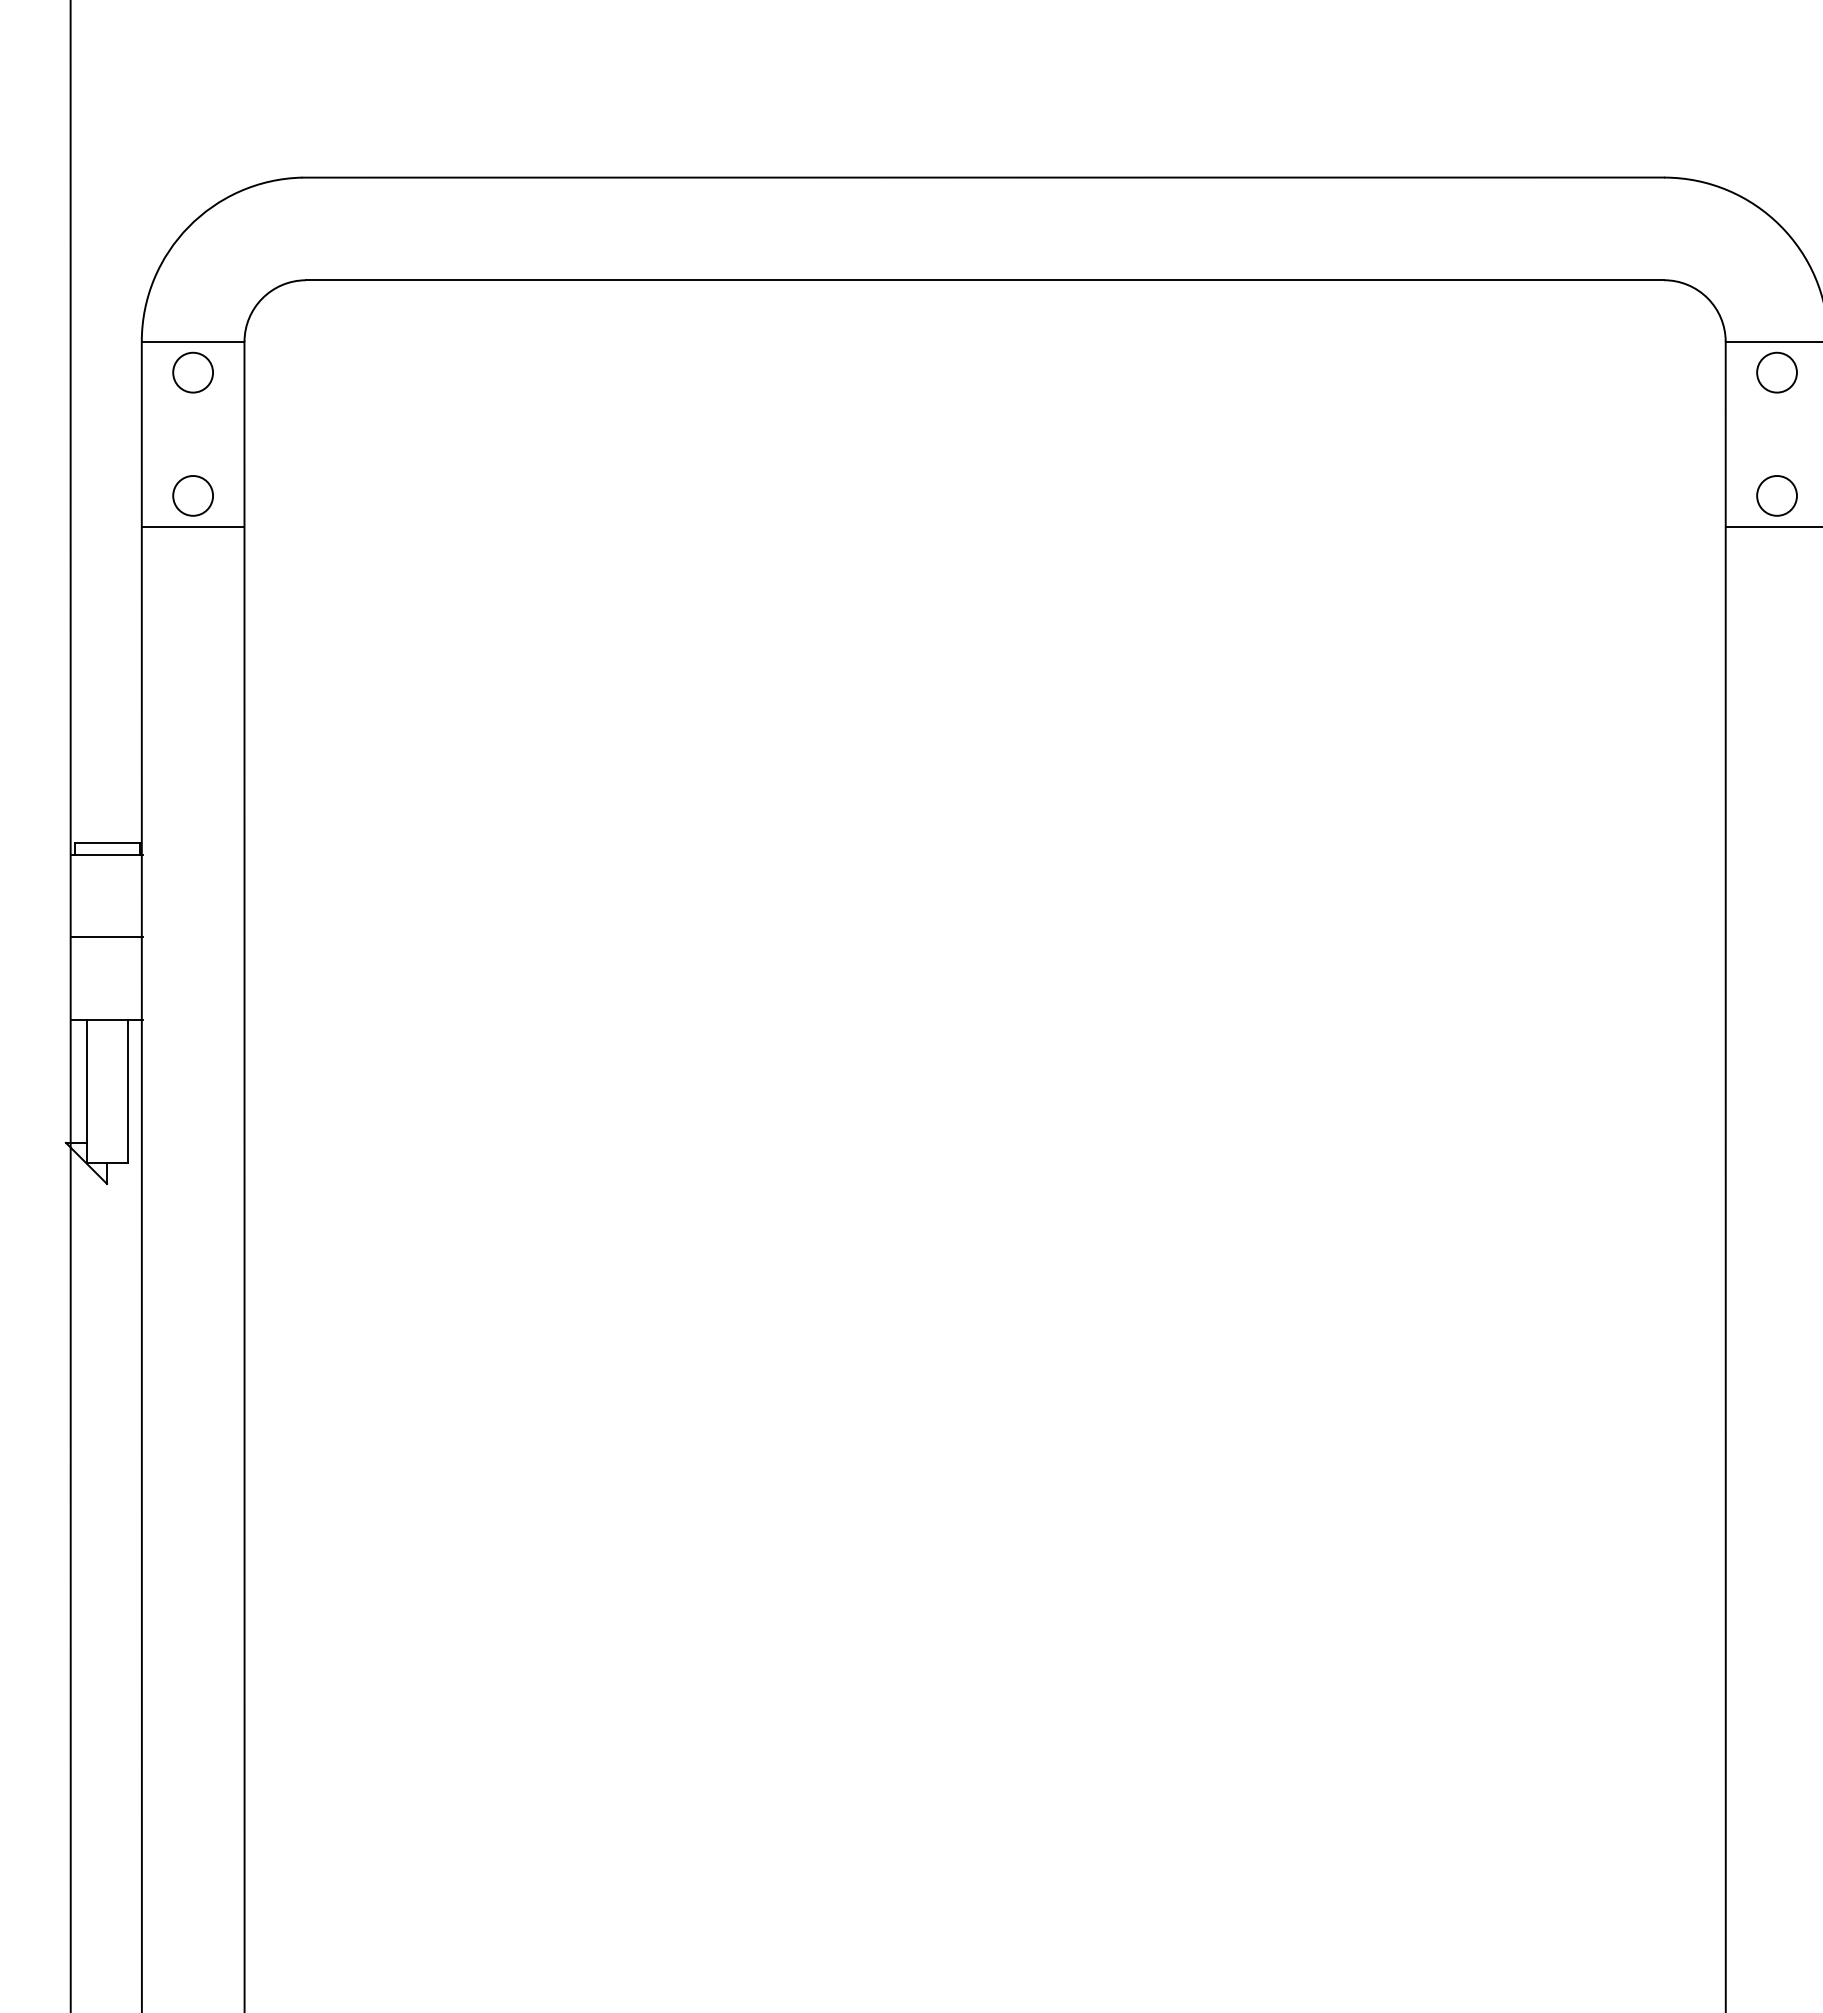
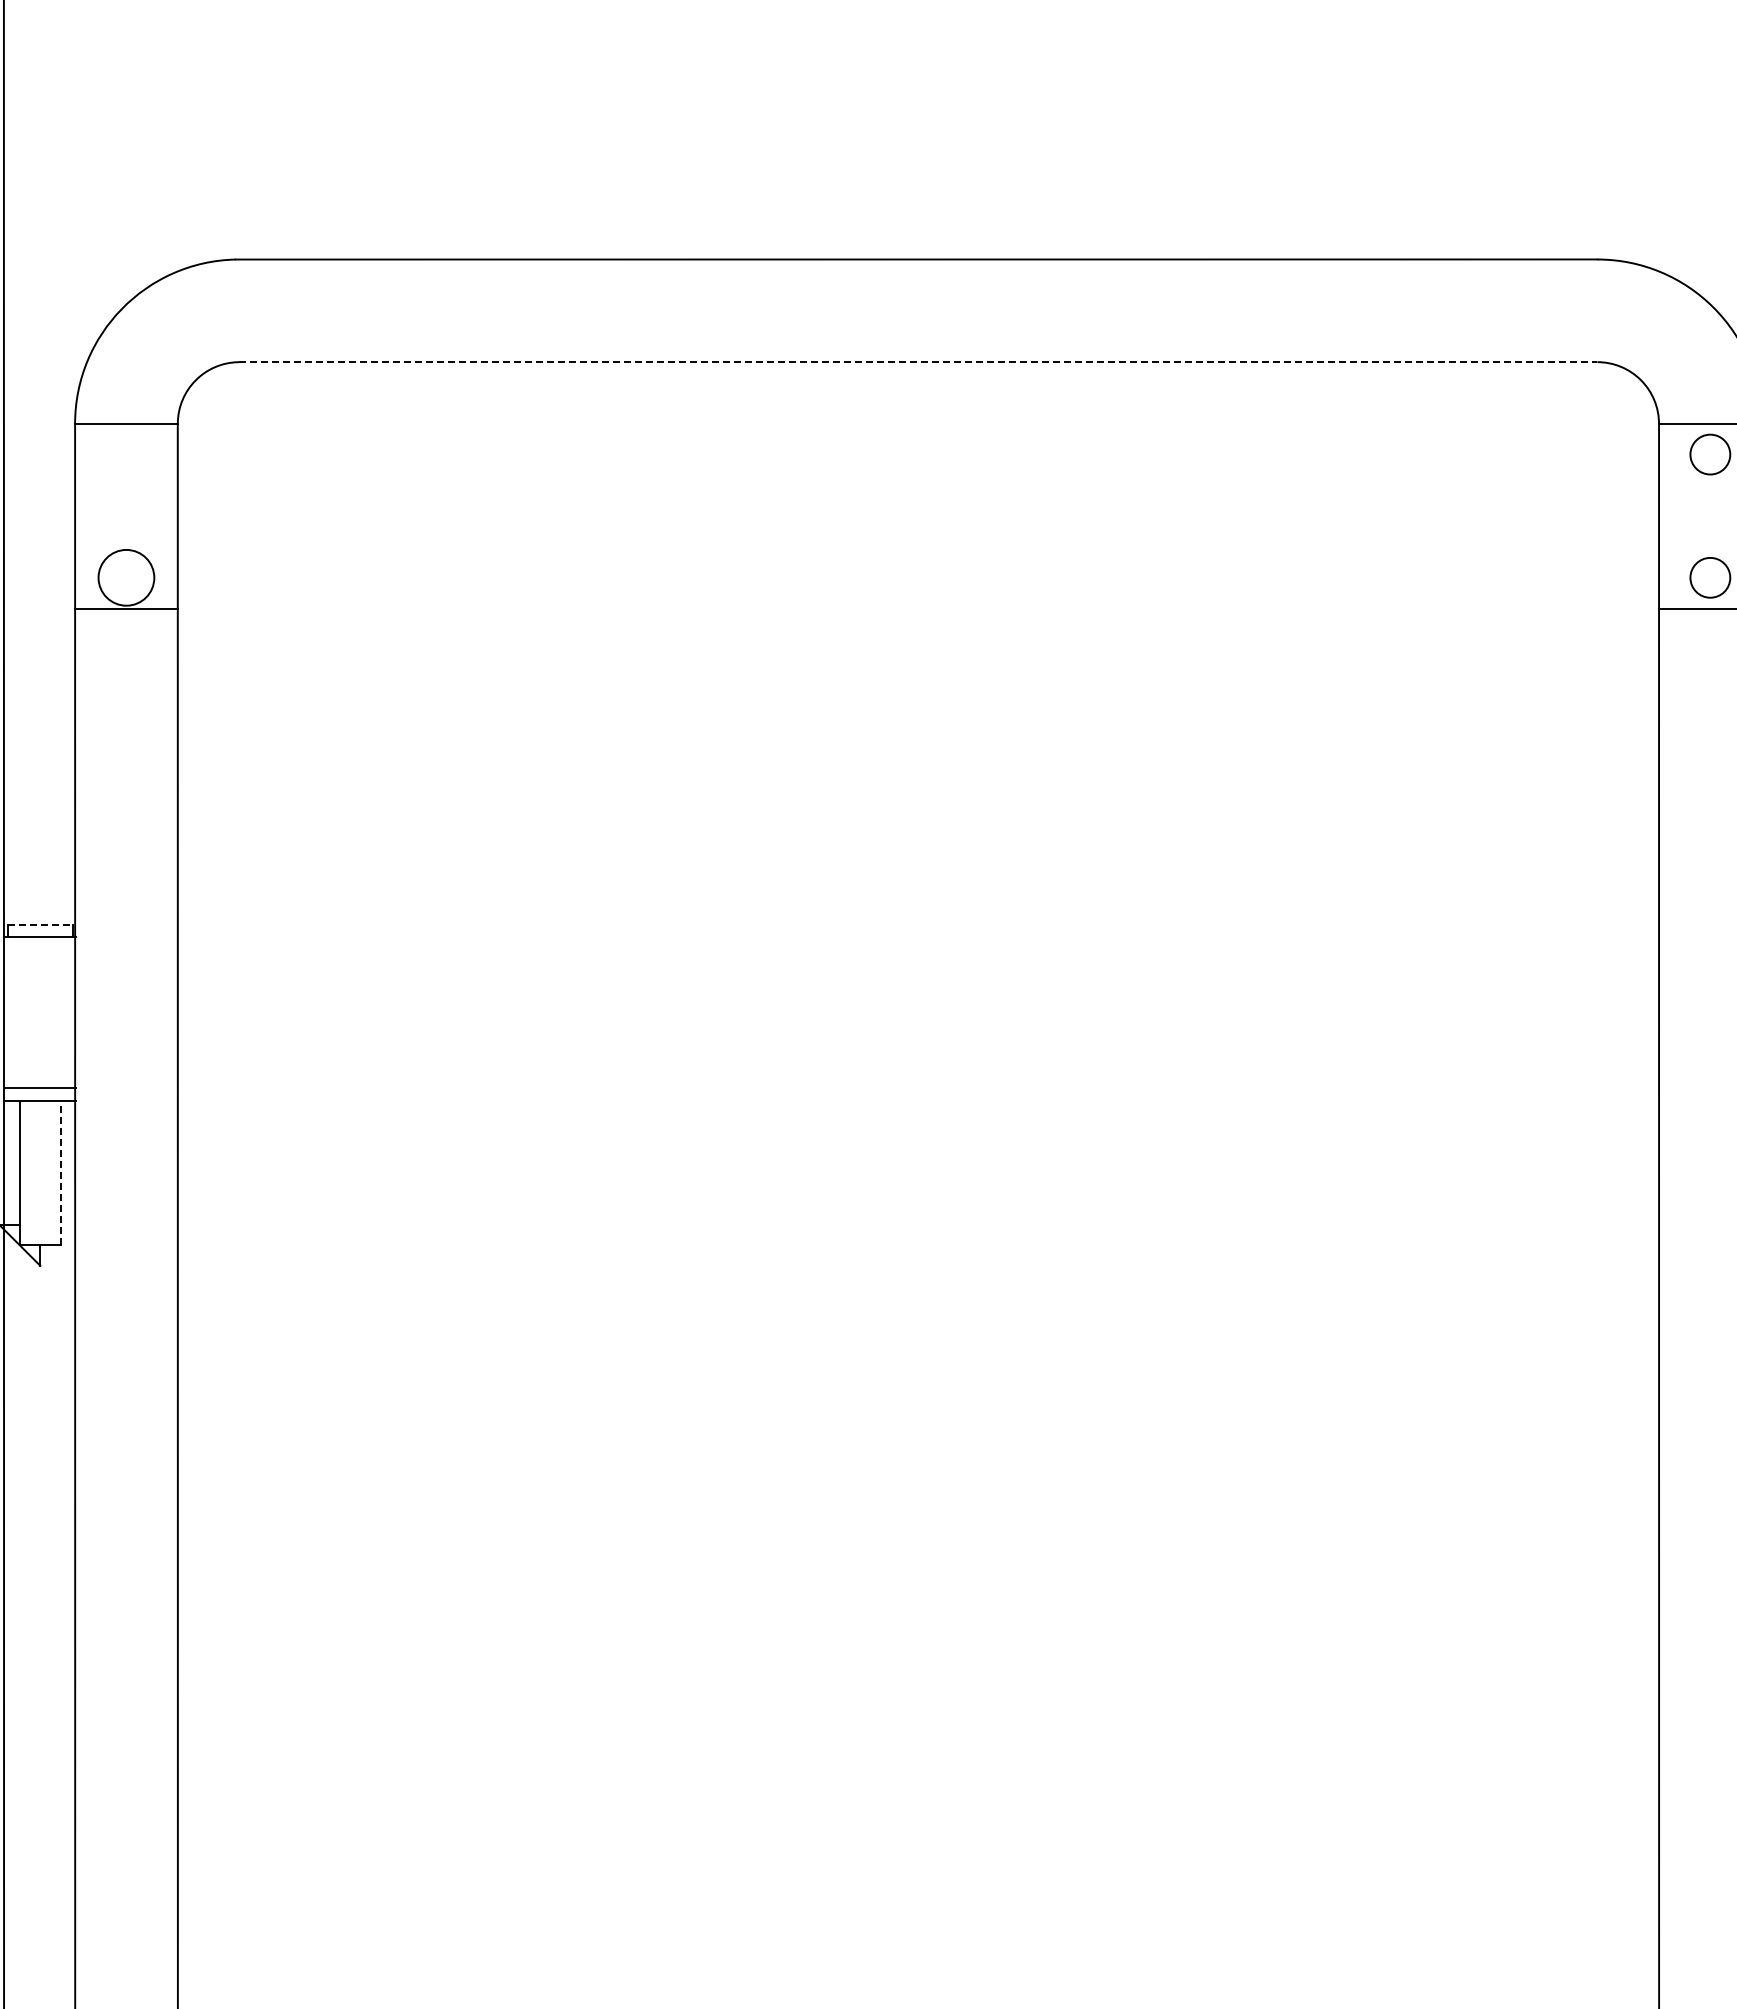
line: (985, 280) -> (918, 362), solid -> dashed
circle: (192, 372) -> (125, 454), removed
circle: (193, 495) -> (126, 577), size x1.4
line: (107, 843) -> (40, 925), solid -> dashed
line: (106, 937) -> (39, 1088), moved
line: (127, 1091) -> (60, 1173), solid -> dashed

